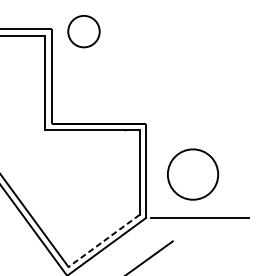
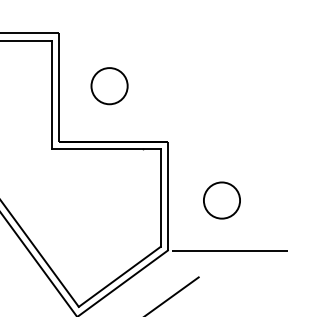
circle: (83, 31) -> (109, 86), moved
circle: (192, 174) -> (221, 200), size x0.62
line: (103, 240) -> (119, 276), dashed -> solid

